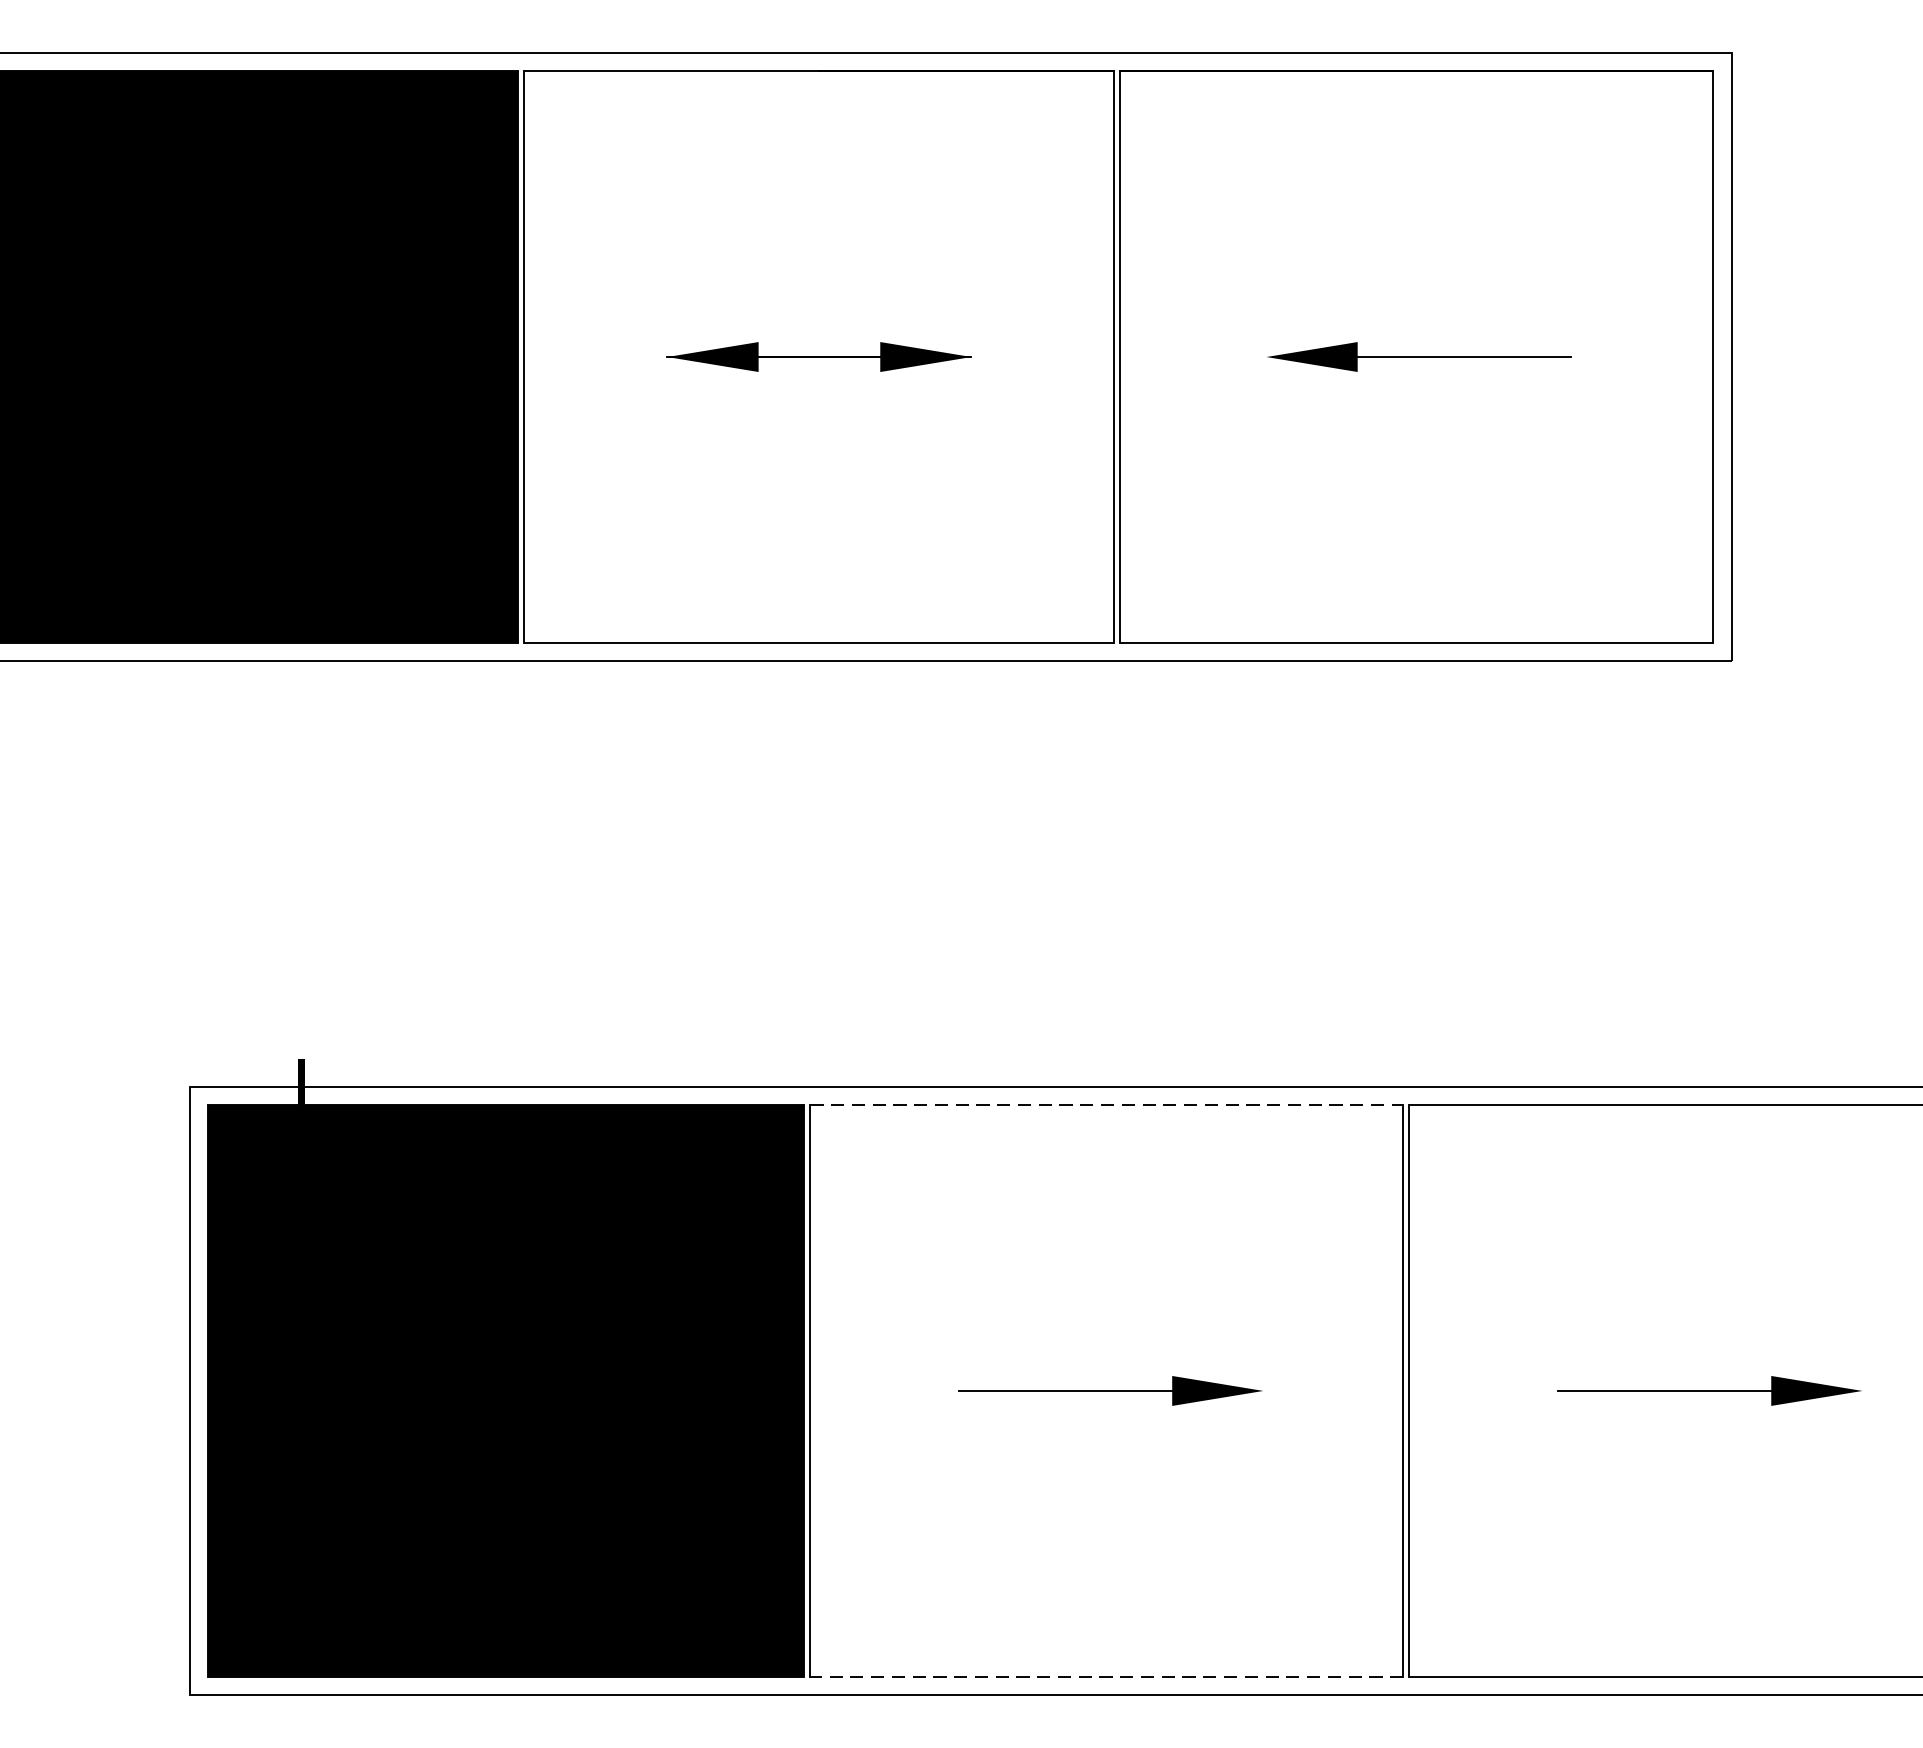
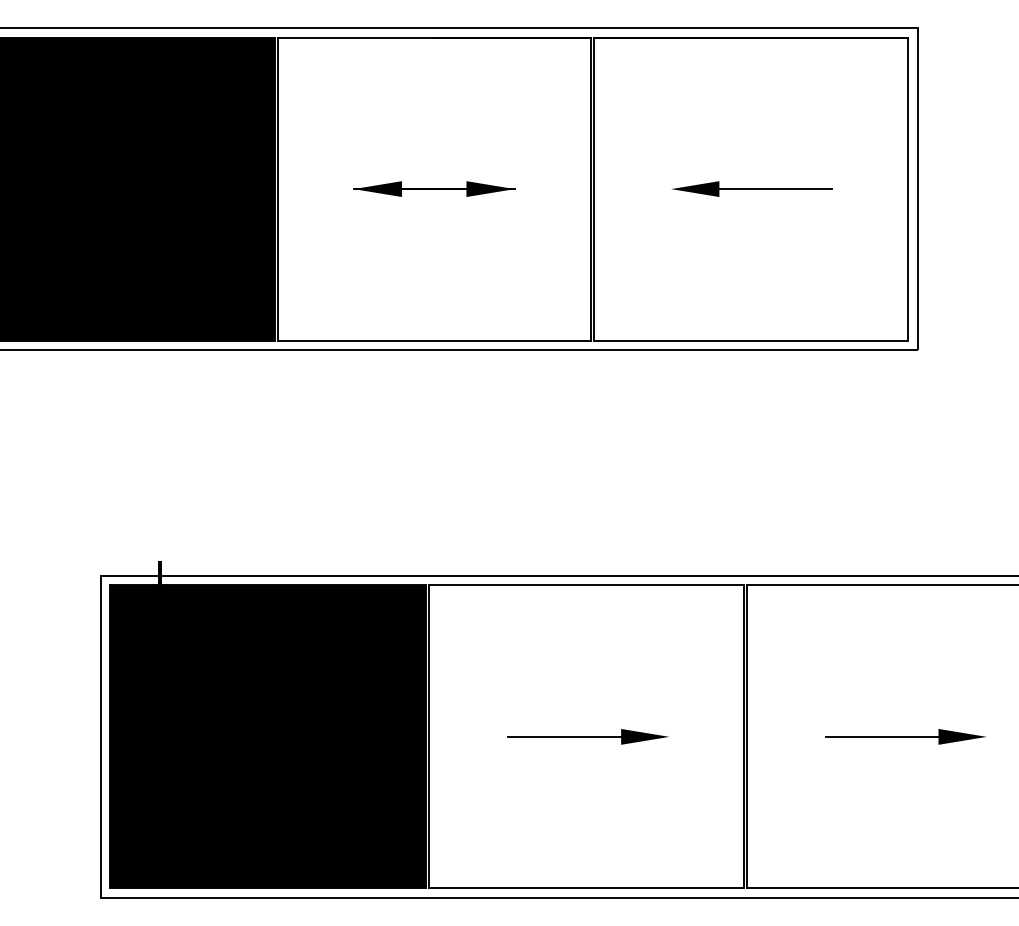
line: (1106, 1105) -> (586, 585), dashed -> solid
line: (1104, 1677) -> (585, 888), dashed -> solid

